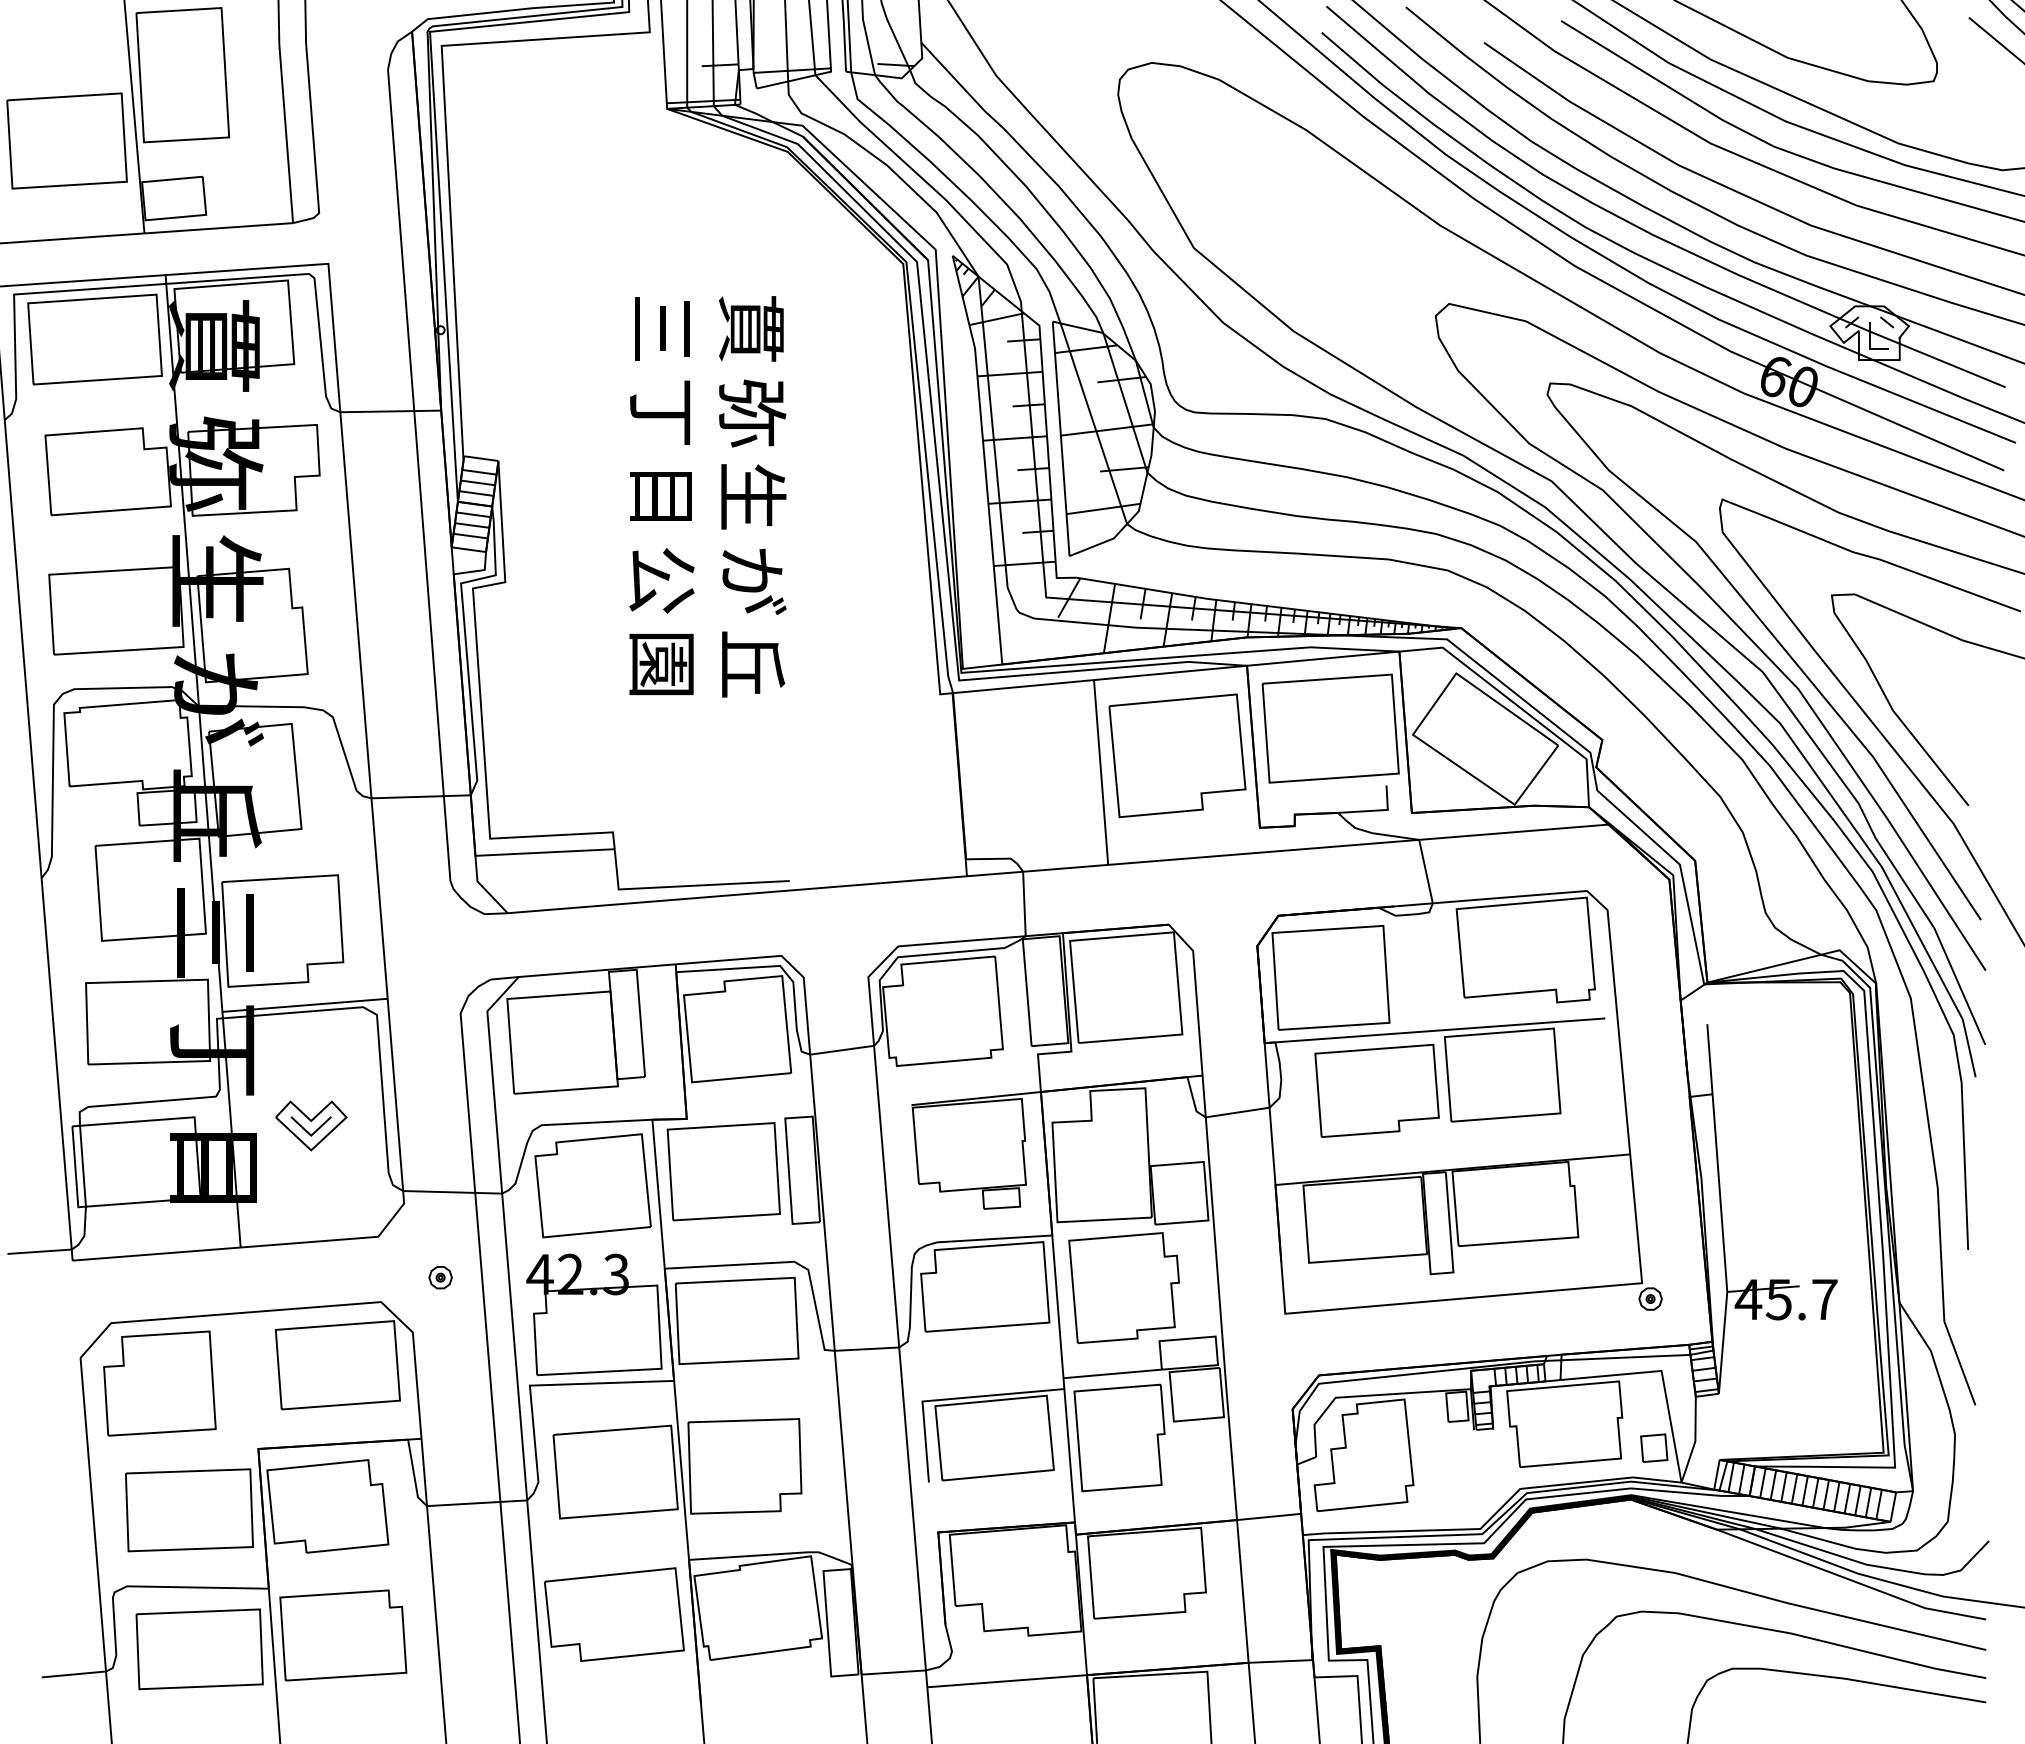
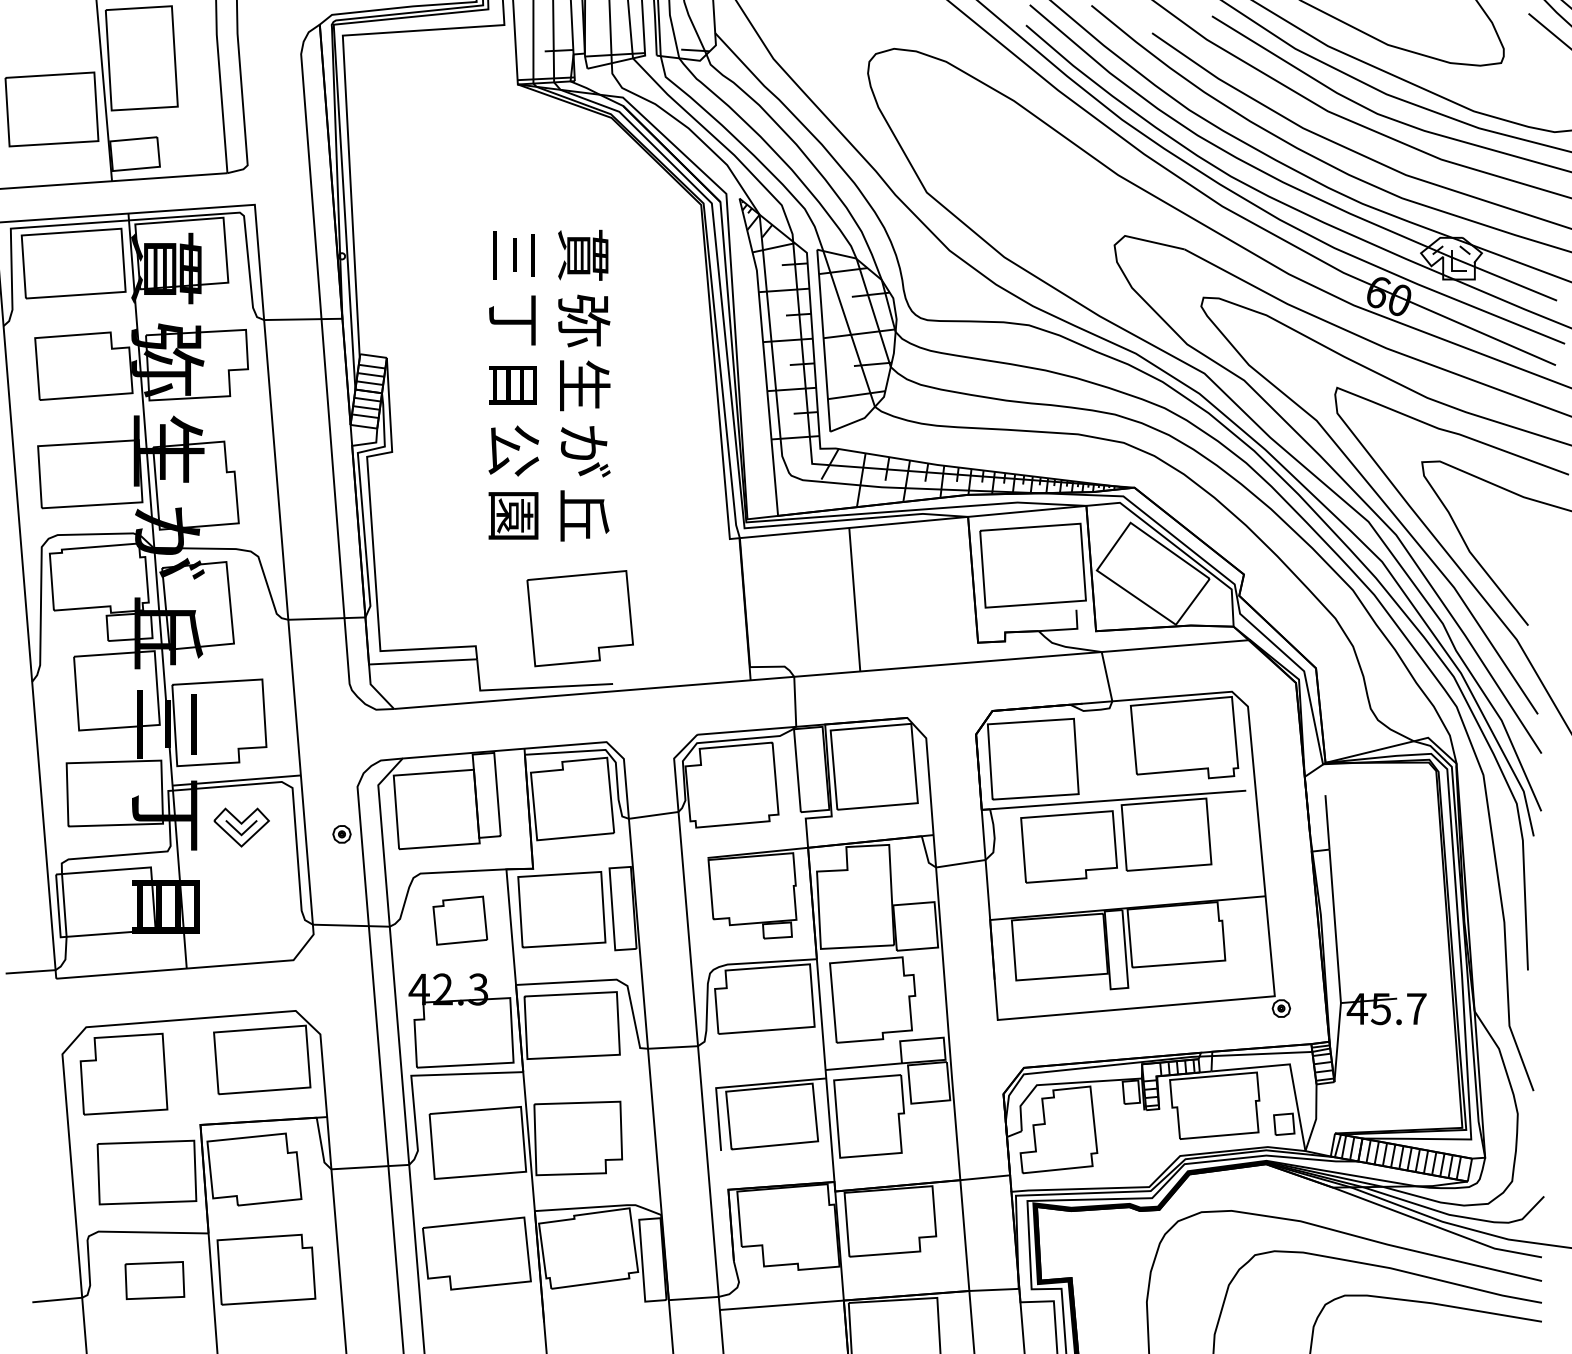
part: (1177, 755) -> (580, 618), moved
part: (311, 1125) -> (241, 827), moved
part: (592, 1185) -> (459, 920), size x0.6
part: (440, 1277) -> (341, 834), moved
part: (199, 1649) -> (154, 1280), size x0.6

